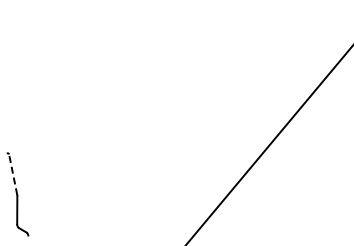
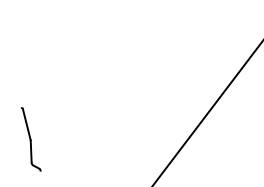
line: (13, 174) -> (26, 124), dashed -> solid

